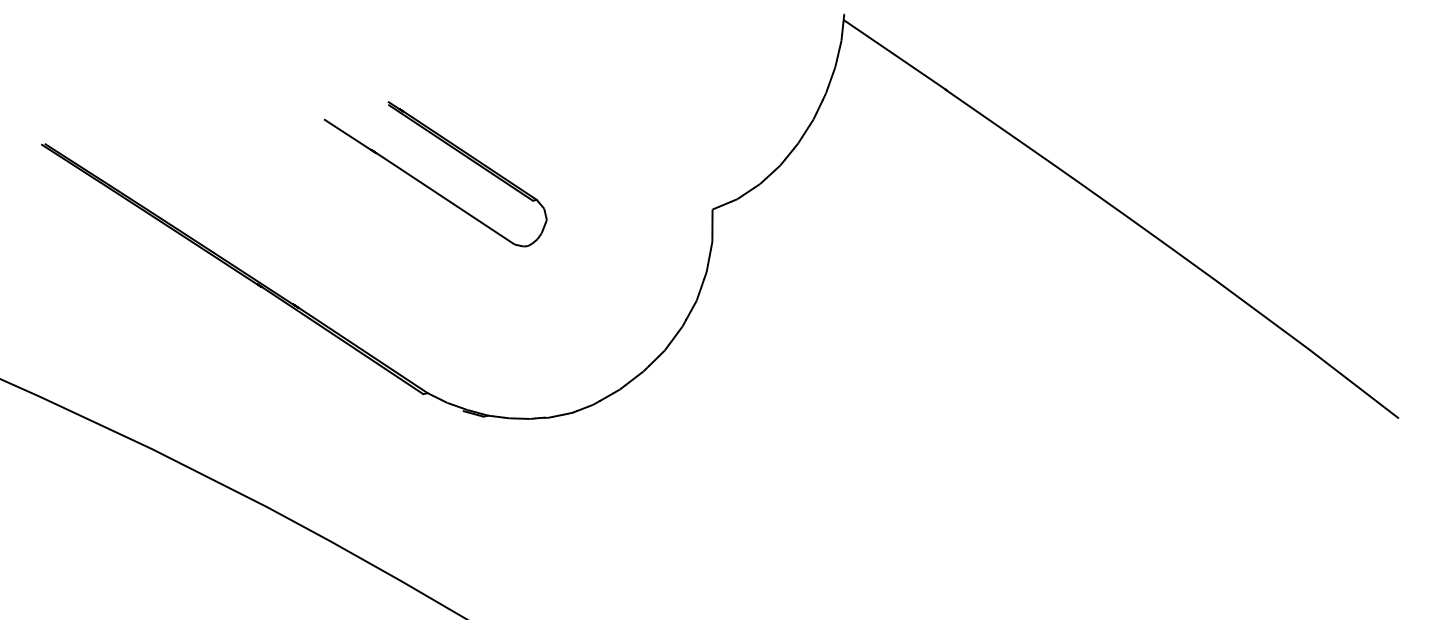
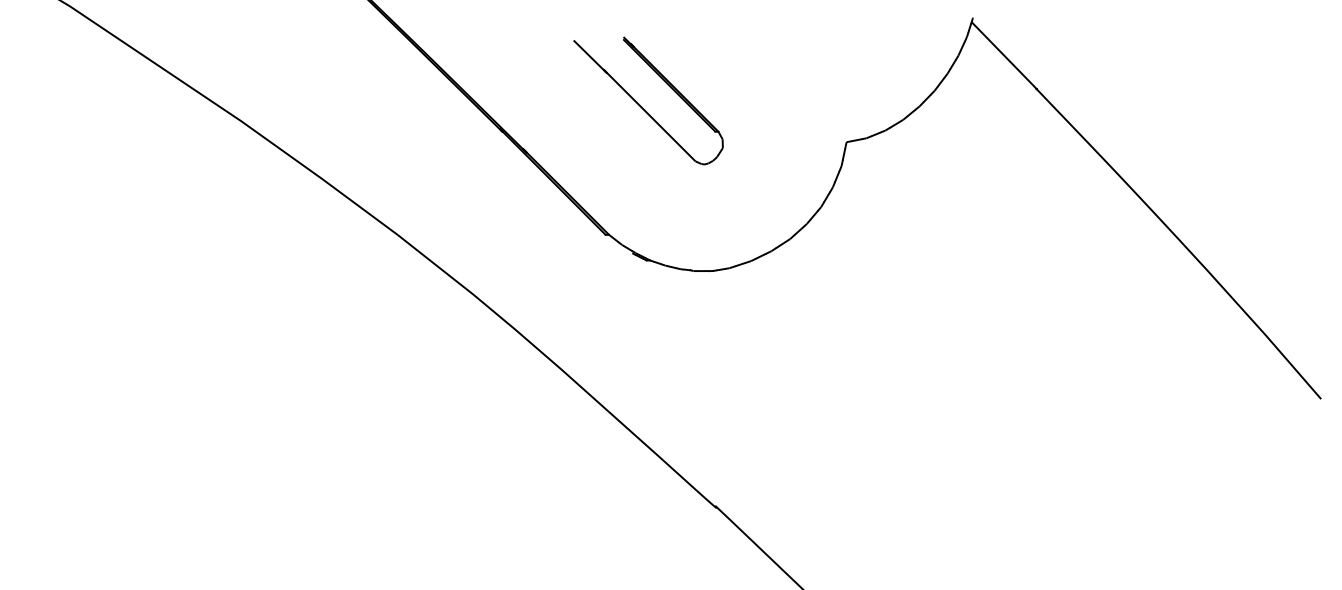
part: (431, 187) -> (642, 106), moved

